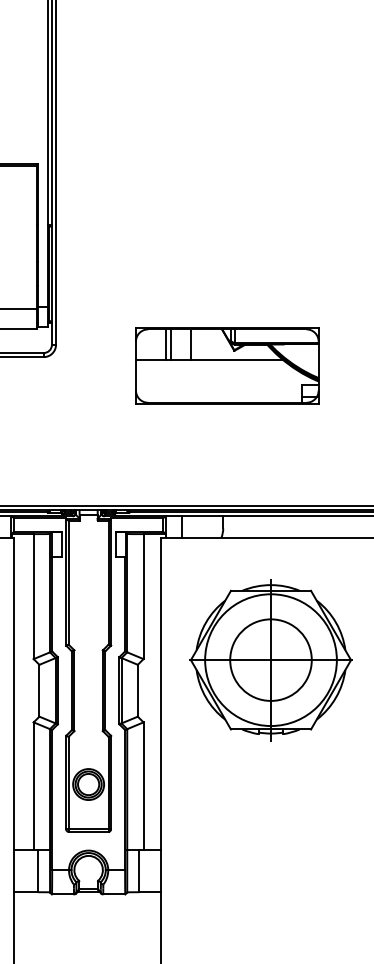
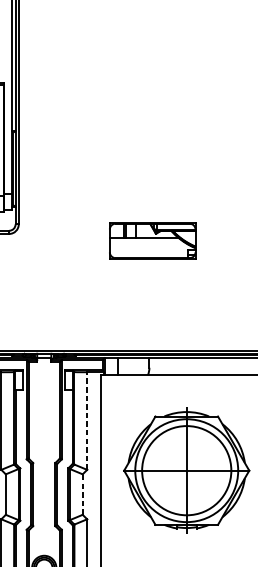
part: (227, 365) -> (152, 240), size x0.6
line: (143, 596) -> (87, 420), solid -> dashed
circle: (270, 659) -> (186, 470), size x1.4
line: (137, 690) -> (82, 494), solid -> dashed

